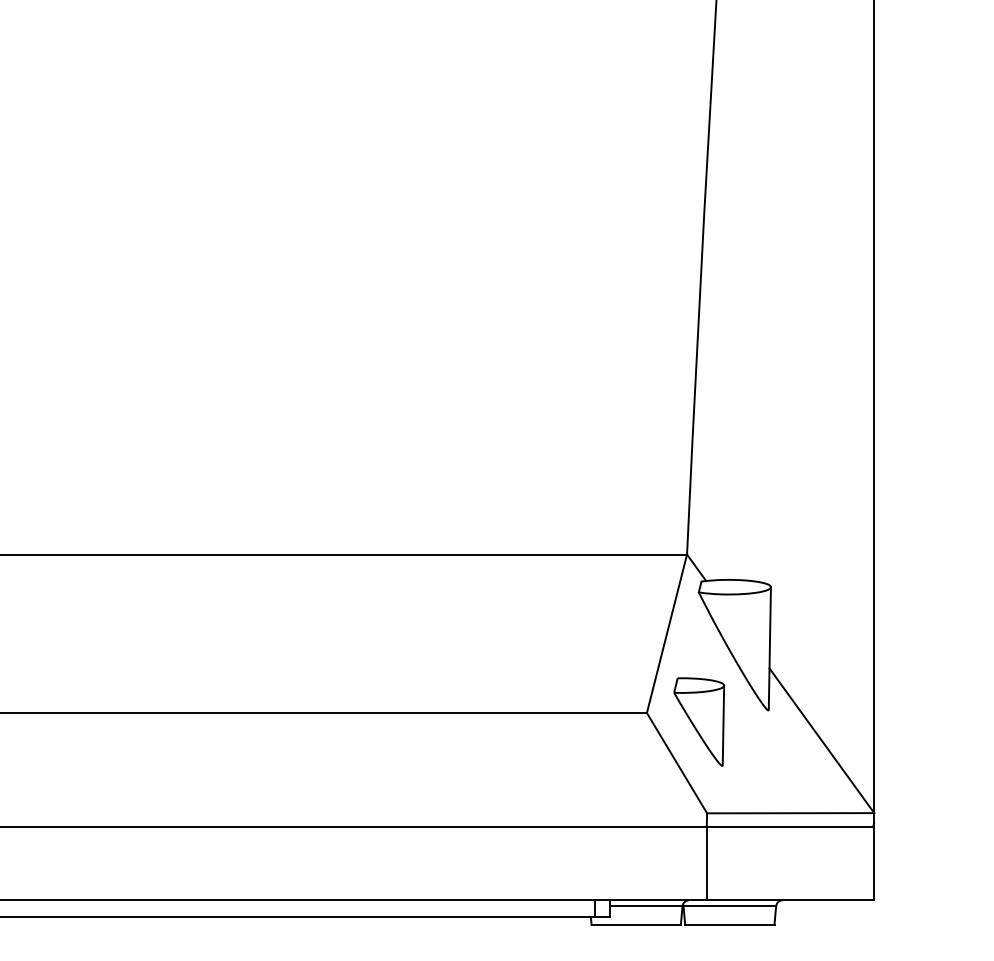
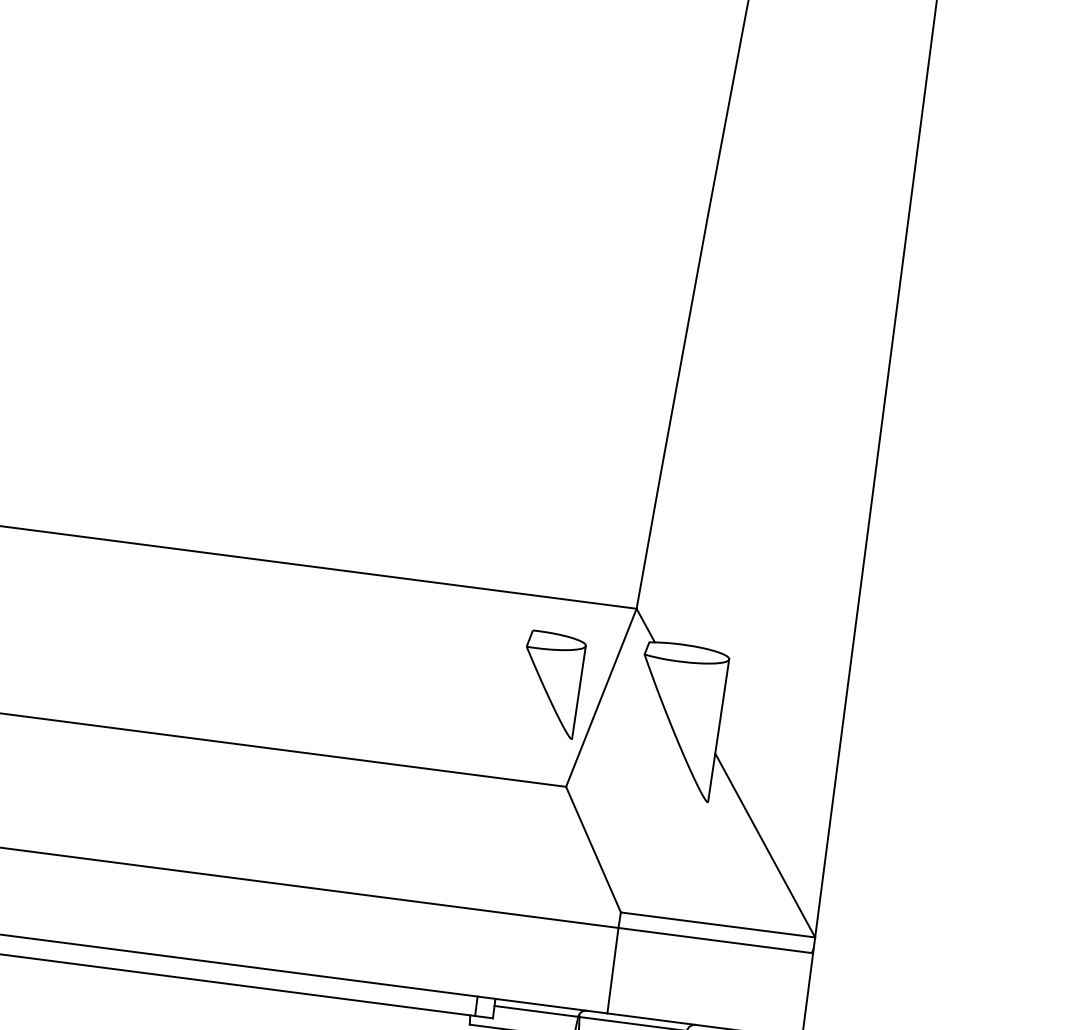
part: (699, 721) -> (551, 683), moved

